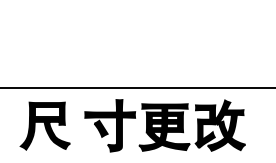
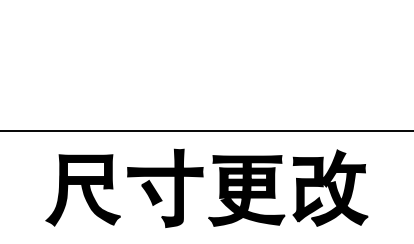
part: (44, 125) -> (81, 189), moved

